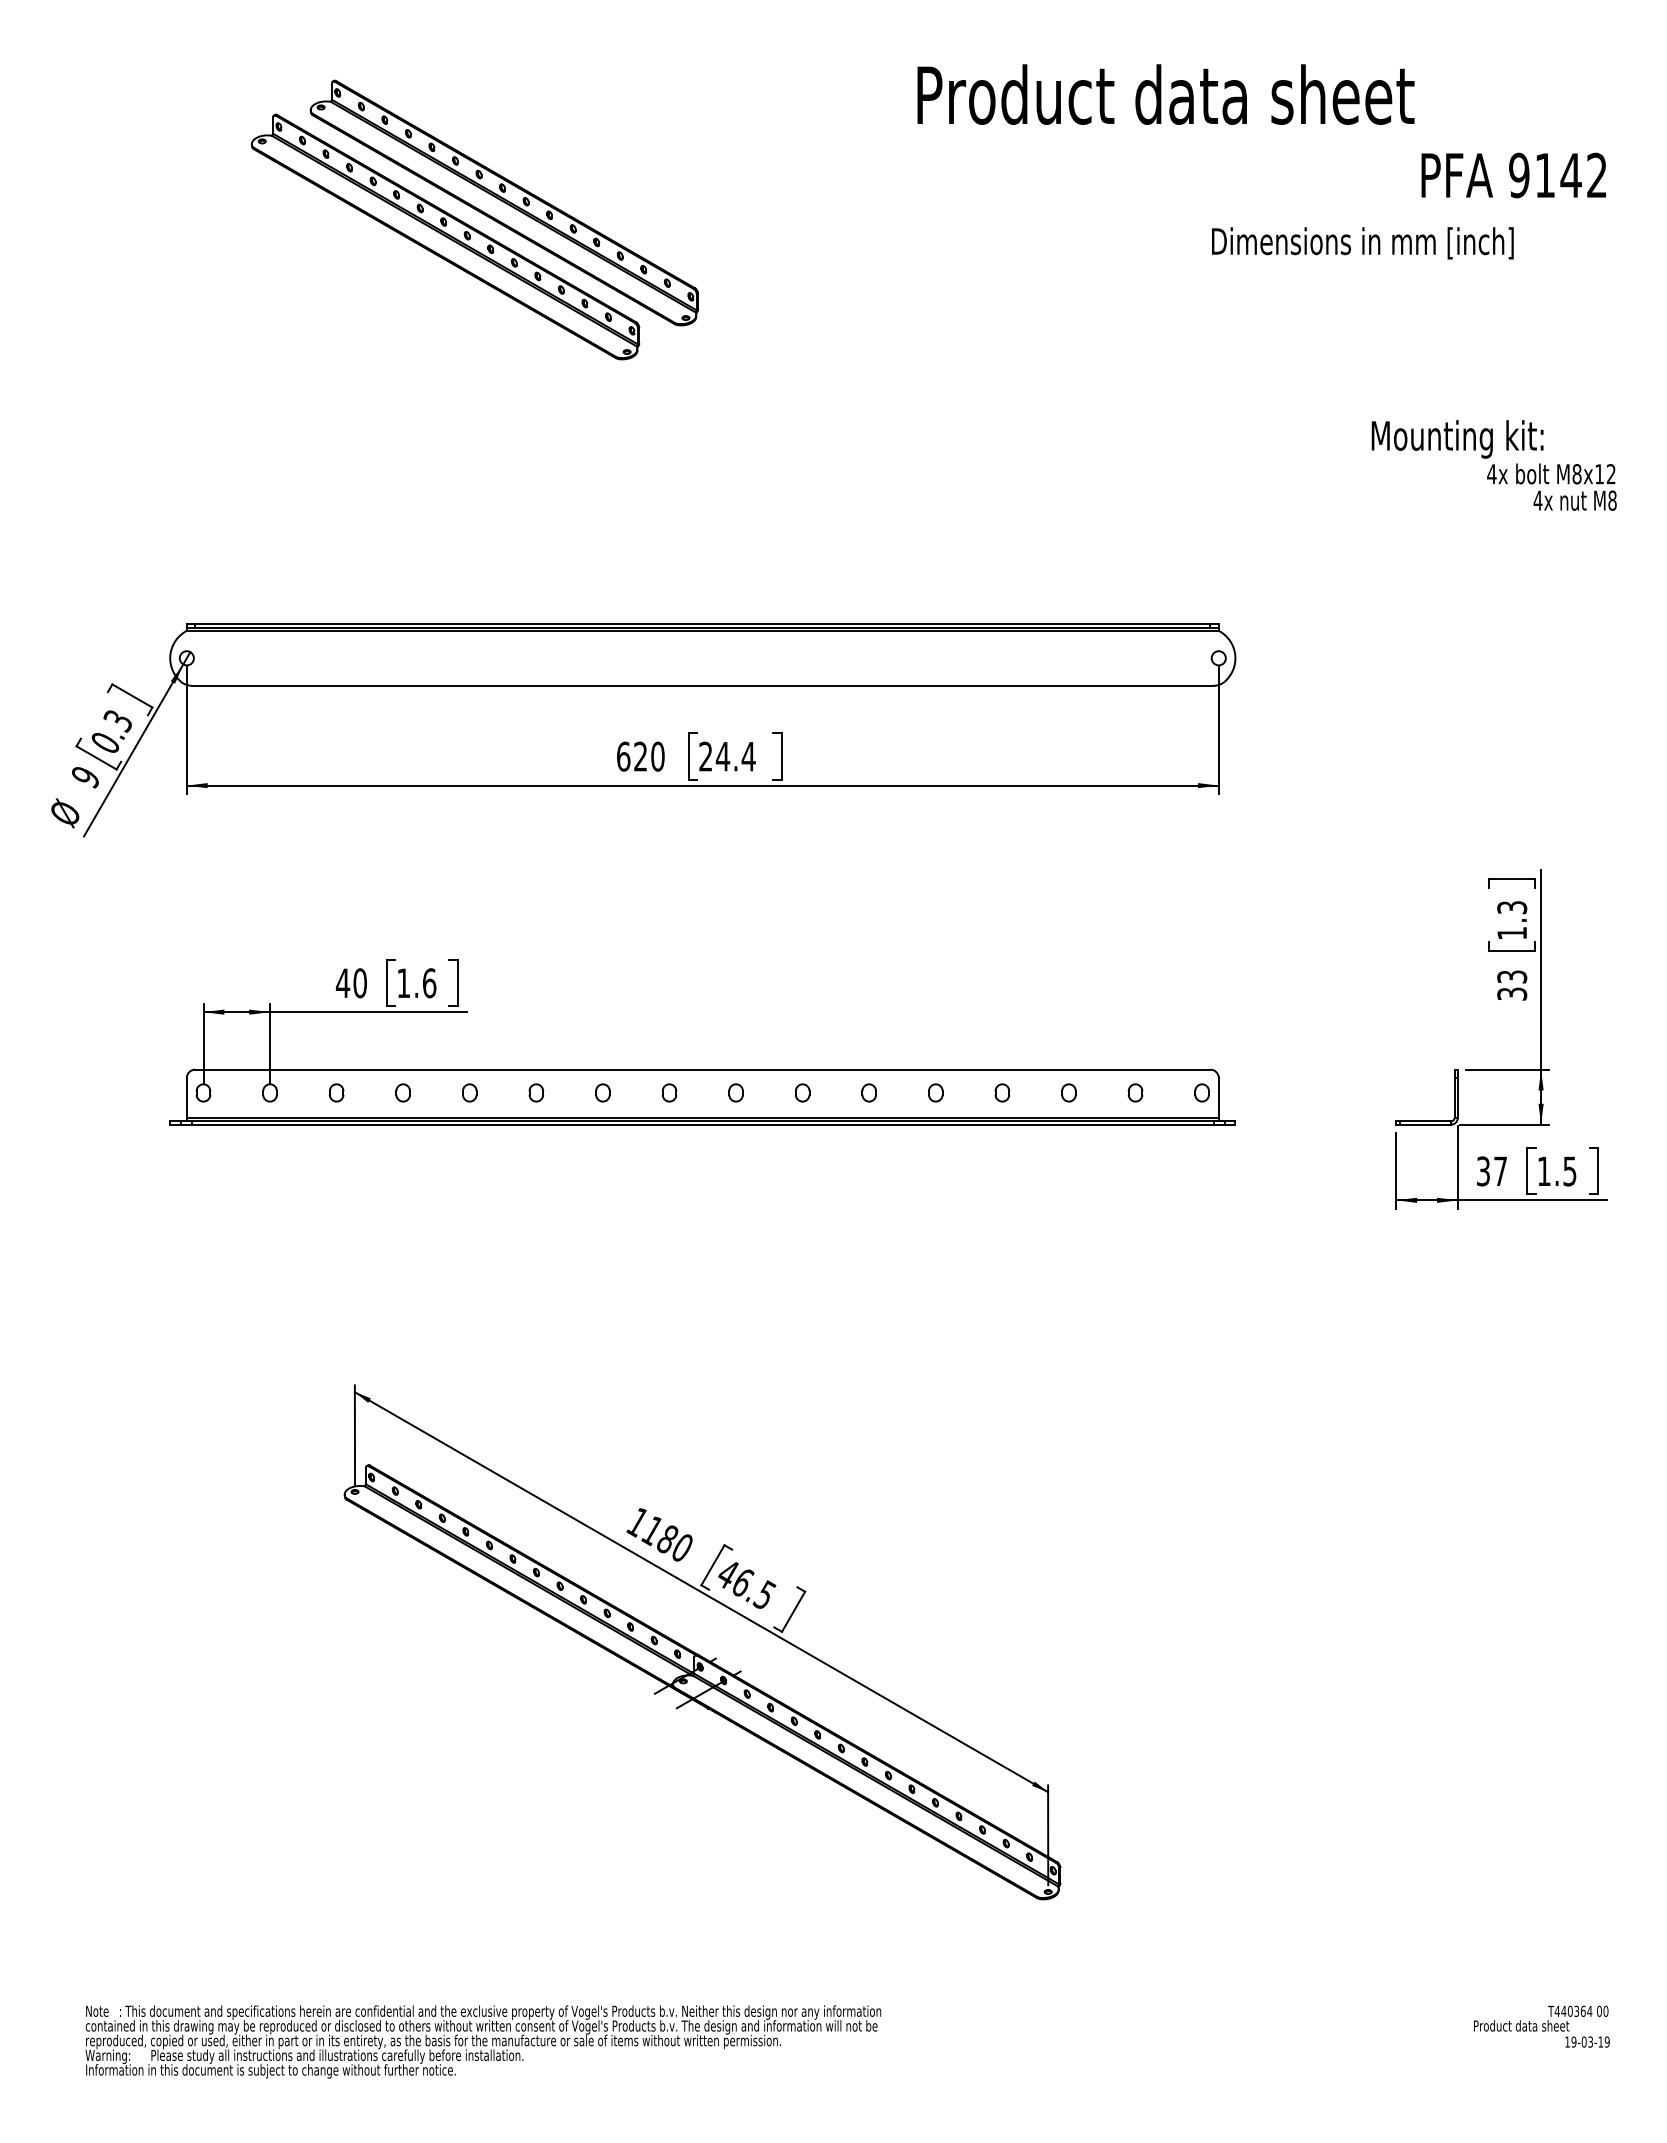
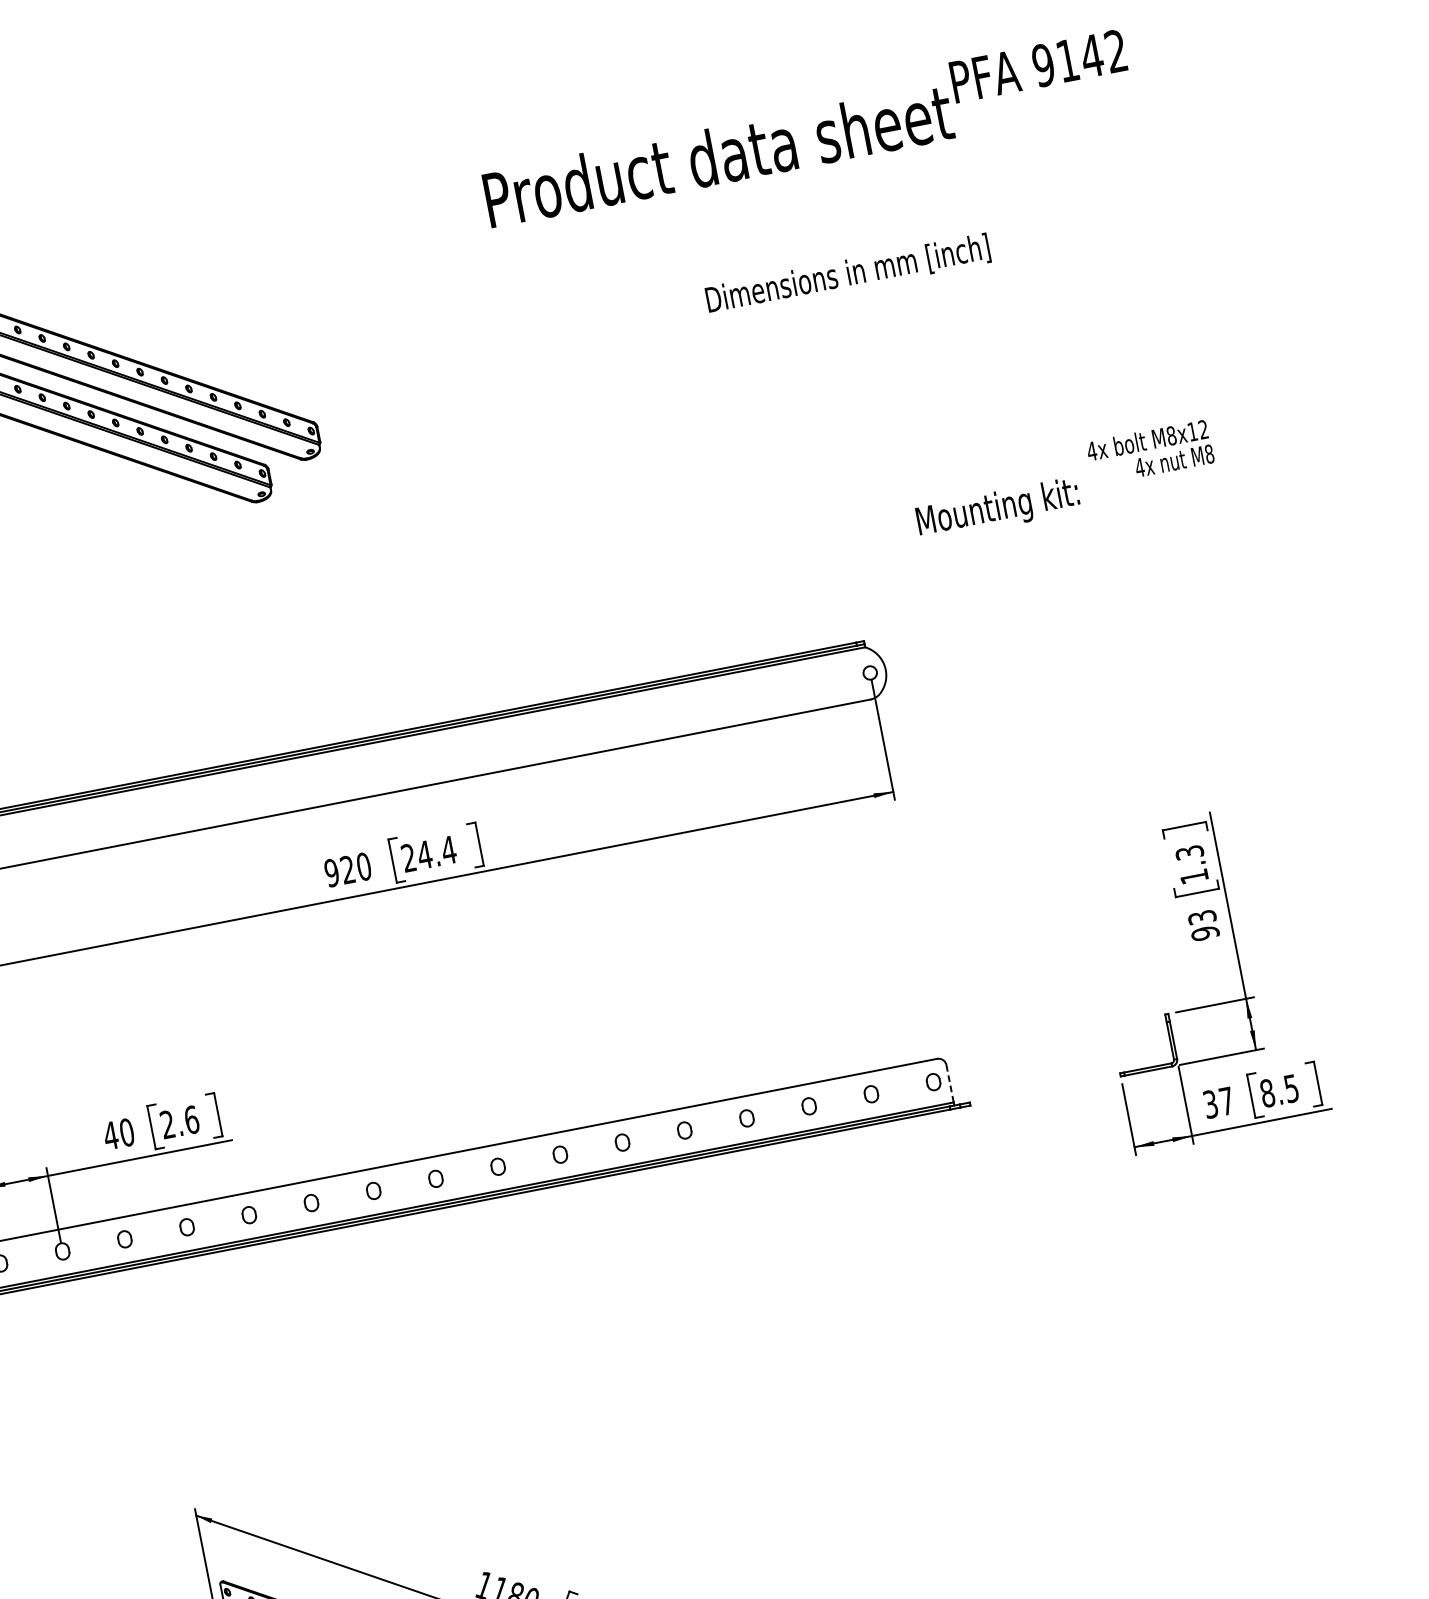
text: (1513, 175) -> (1038, 66), moved
text: (1362, 243) -> (847, 275), moved
text: (1457, 439) -> (998, 509), moved
text: (623, 756) -> (331, 872), 620 -> 920
text: (403, 982) -> (167, 1123), 1.6 -> 2.6
text: (1512, 993) -> (1205, 932), 33 -> 93
line: (1218, 1097) -> (949, 1083), solid -> dashed
text: (1543, 1171) -> (1266, 1093), 1.5 -> 8.5

